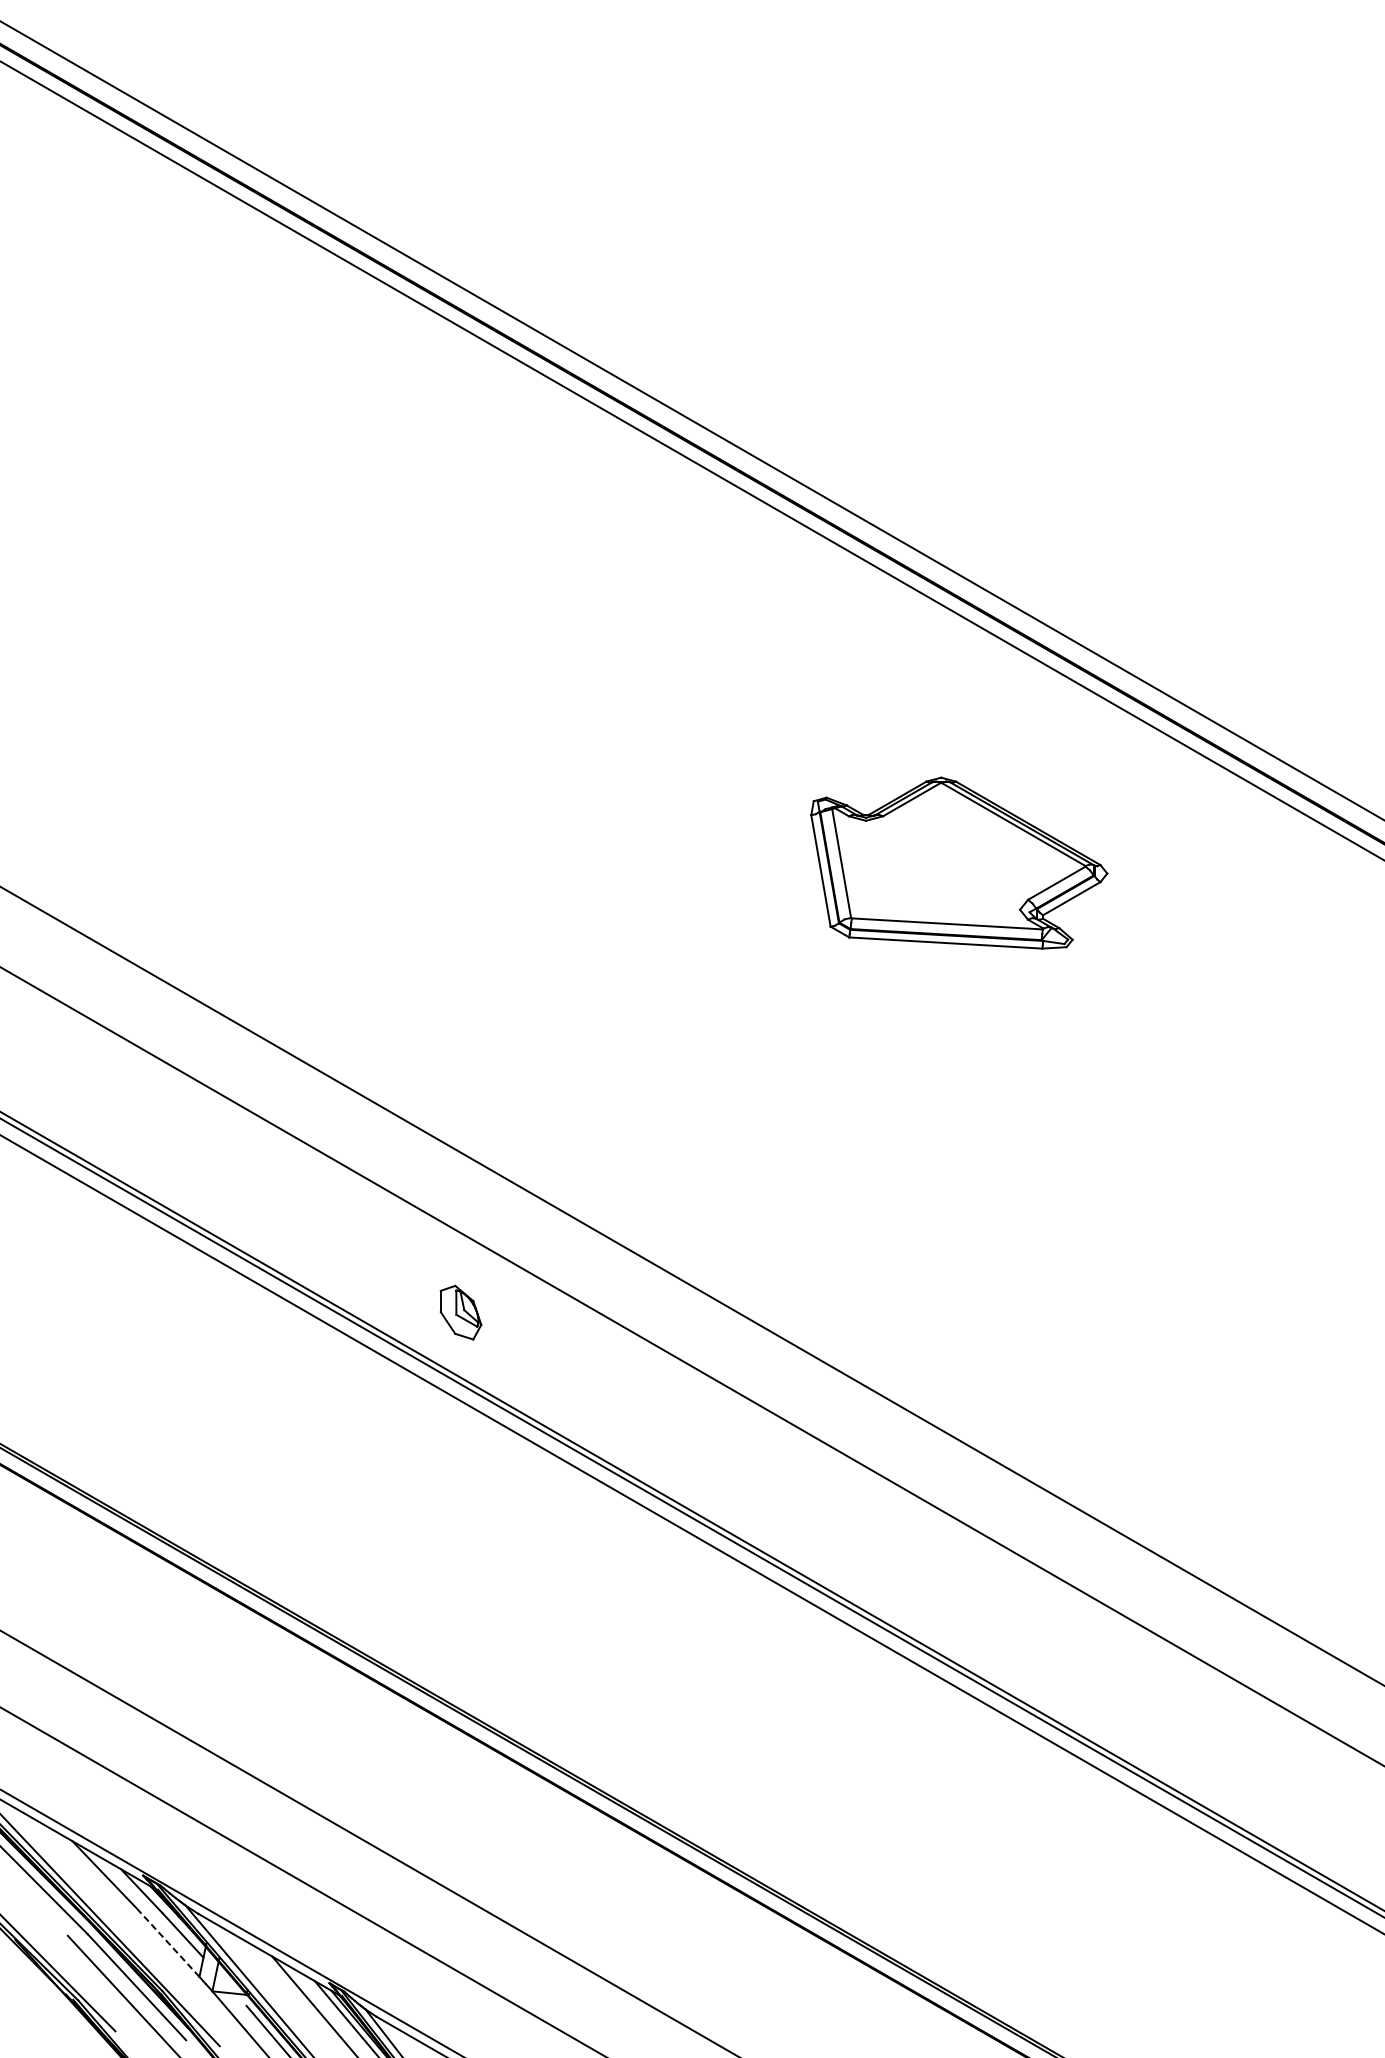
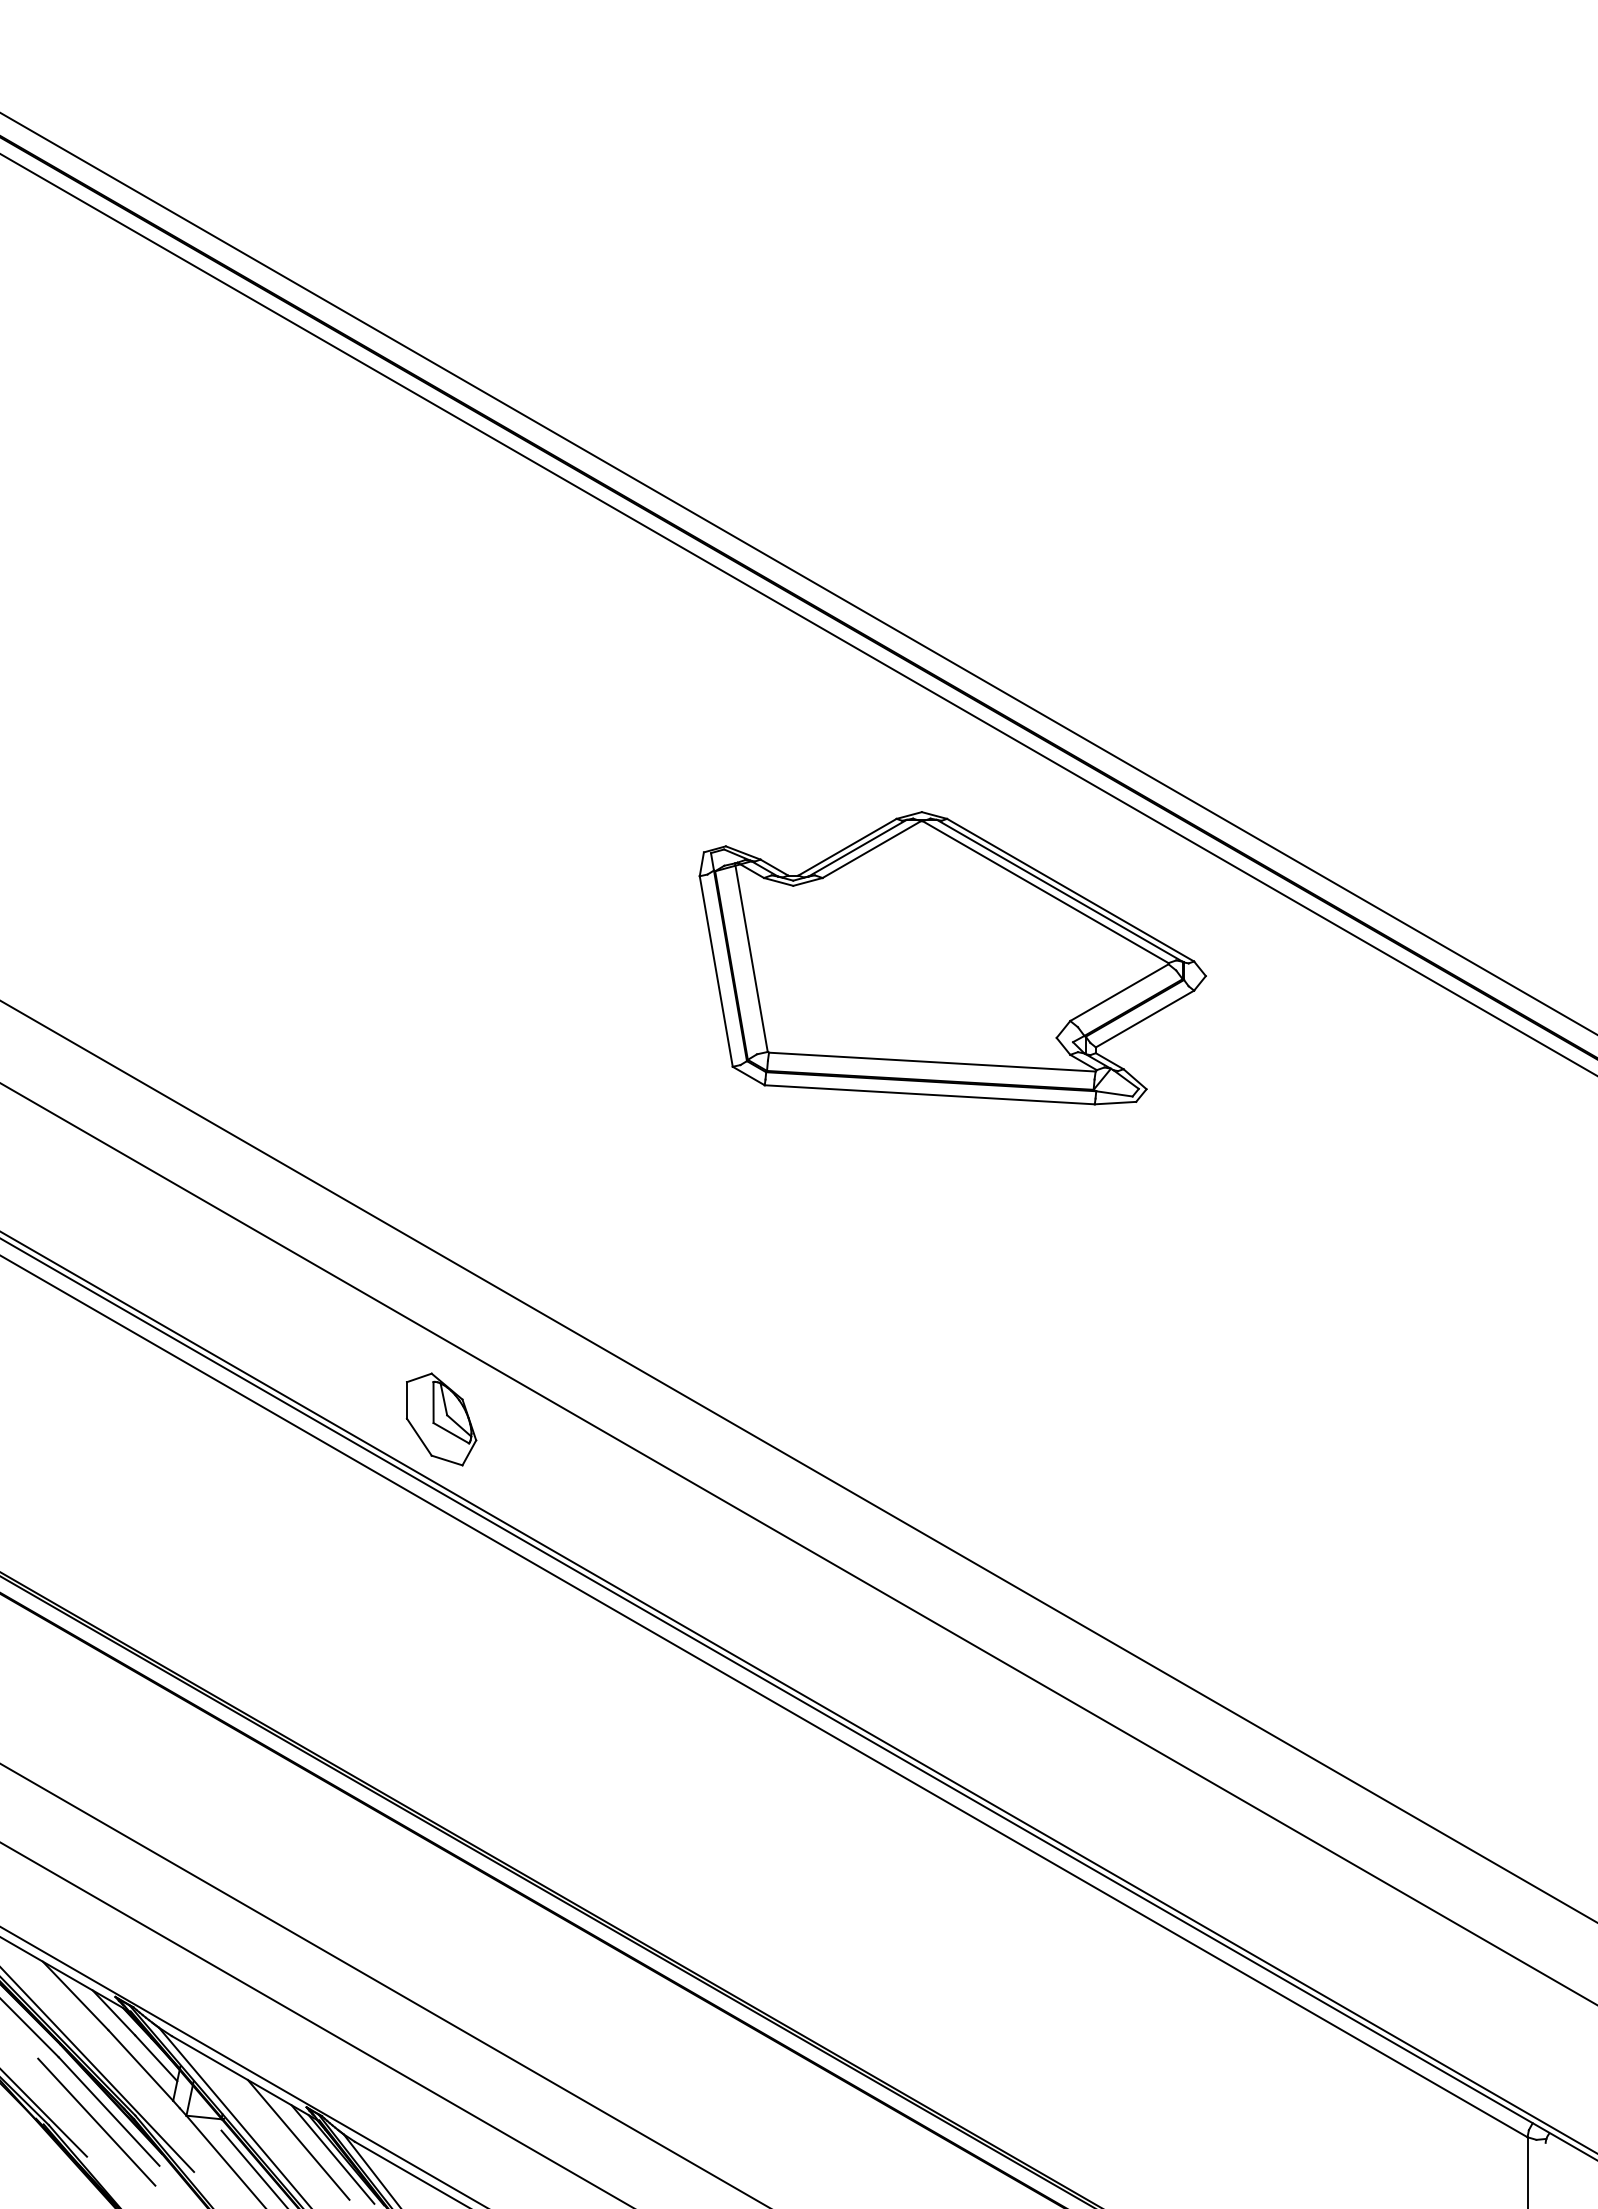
part: (959, 863) -> (952, 958), size x1.67
part: (461, 1312) -> (441, 1419), size x1.67
line: (167, 1942) -> (140, 2065), dashed -> solid

